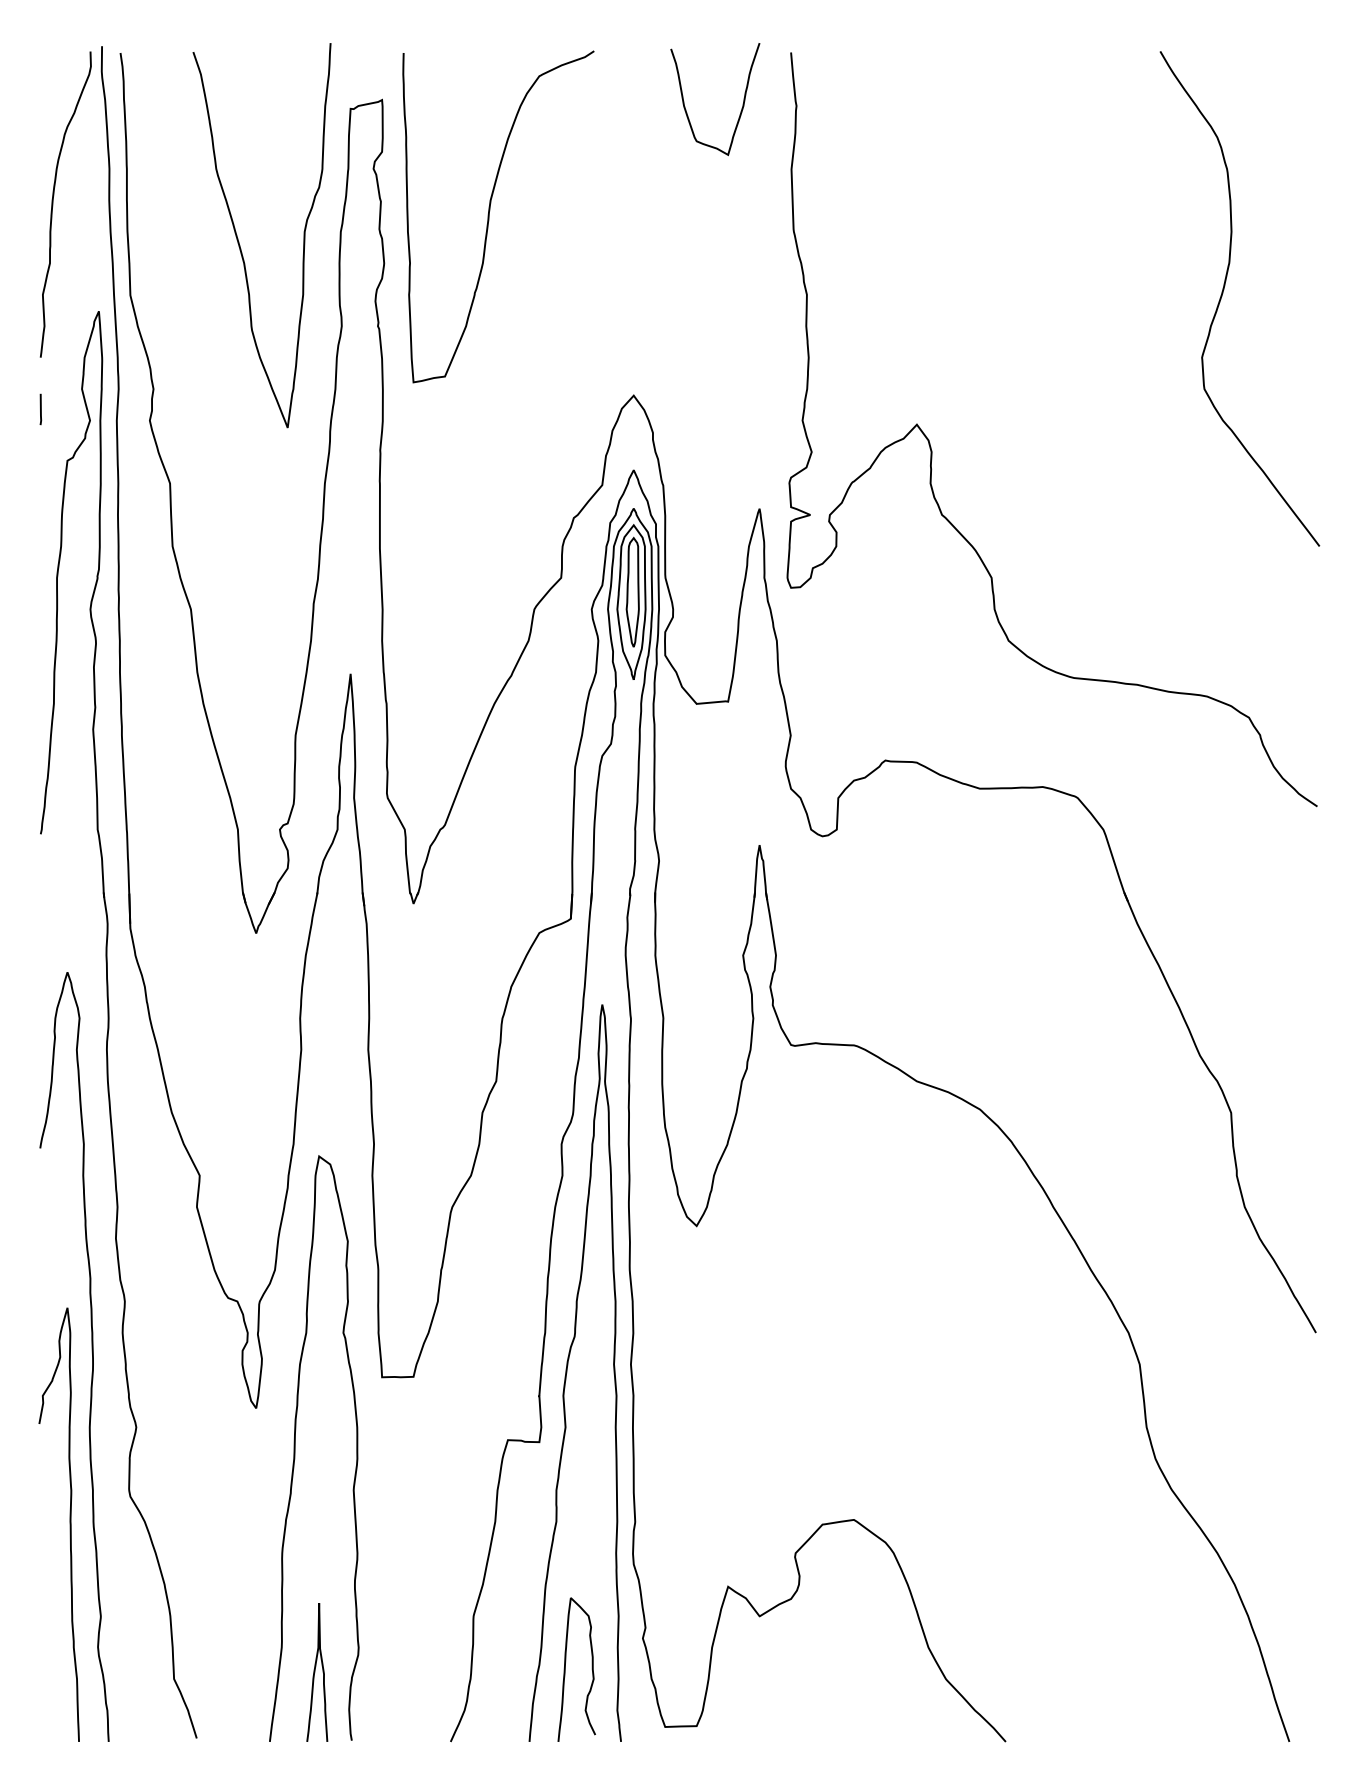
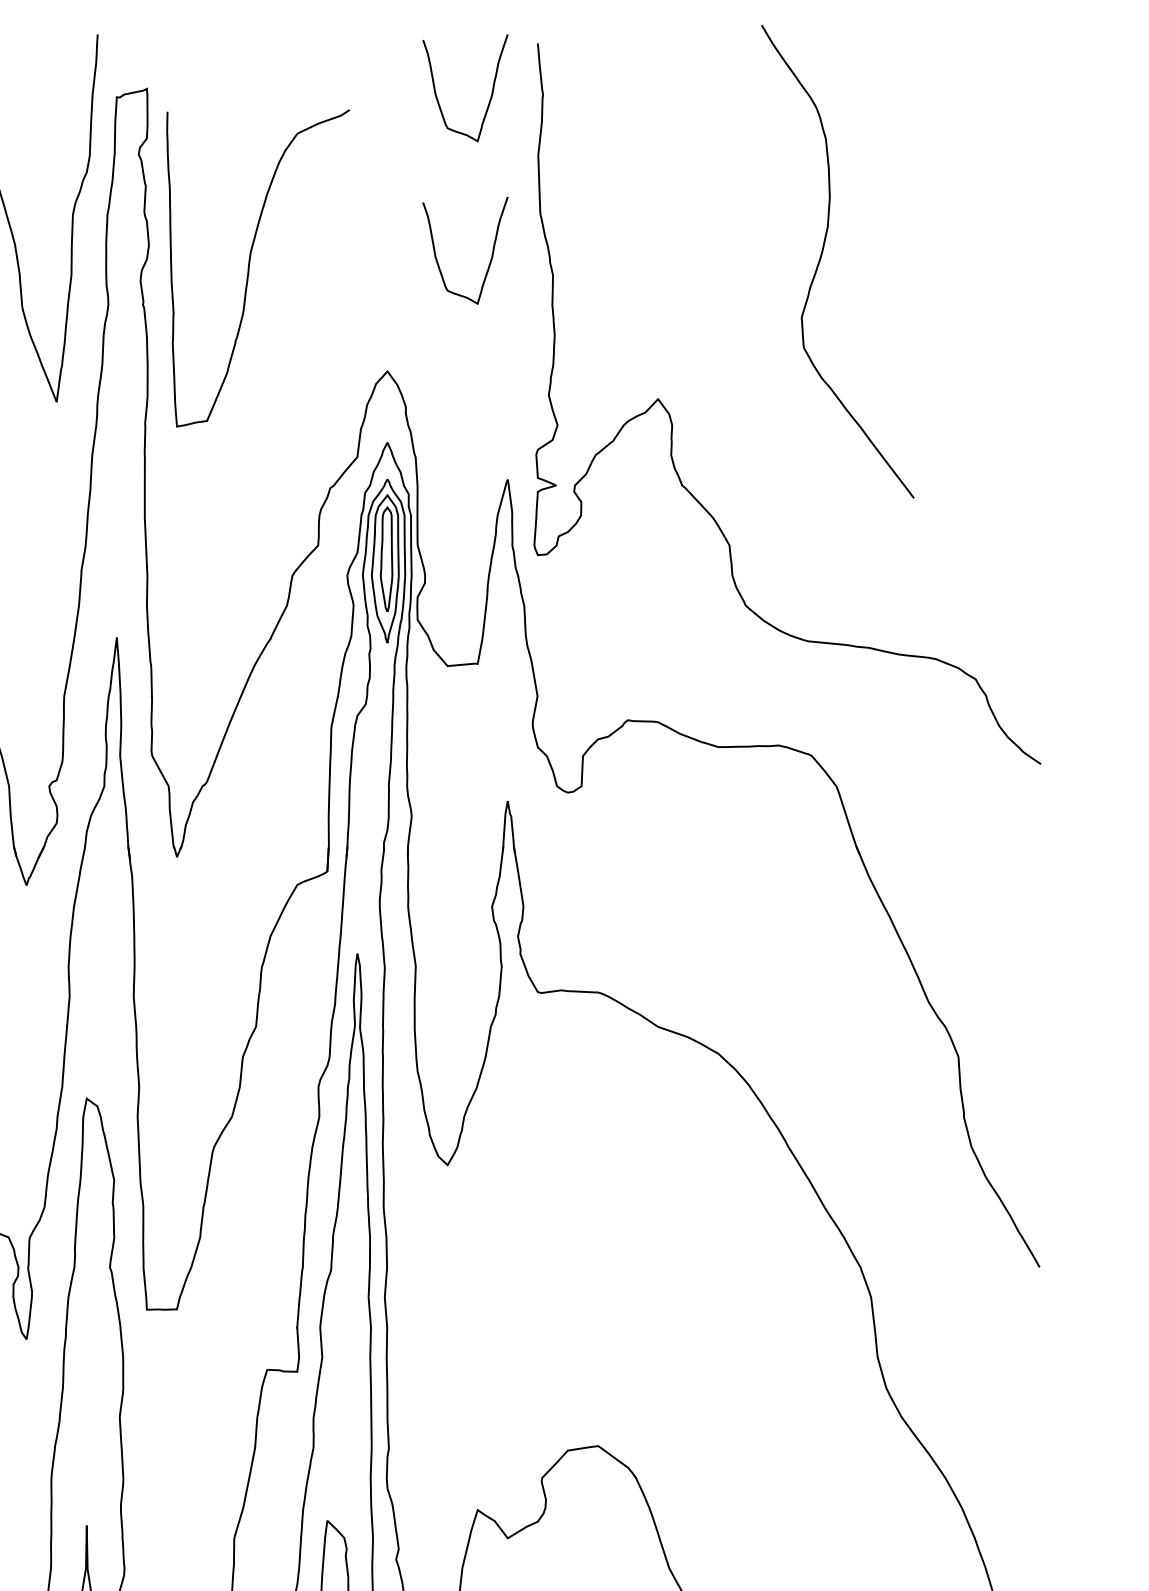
curve: (489, 216) -> (249, 268), moved
curve: (742, 274) -> (491, 255), added
curve: (1223, 293) -> (822, 256), moved

